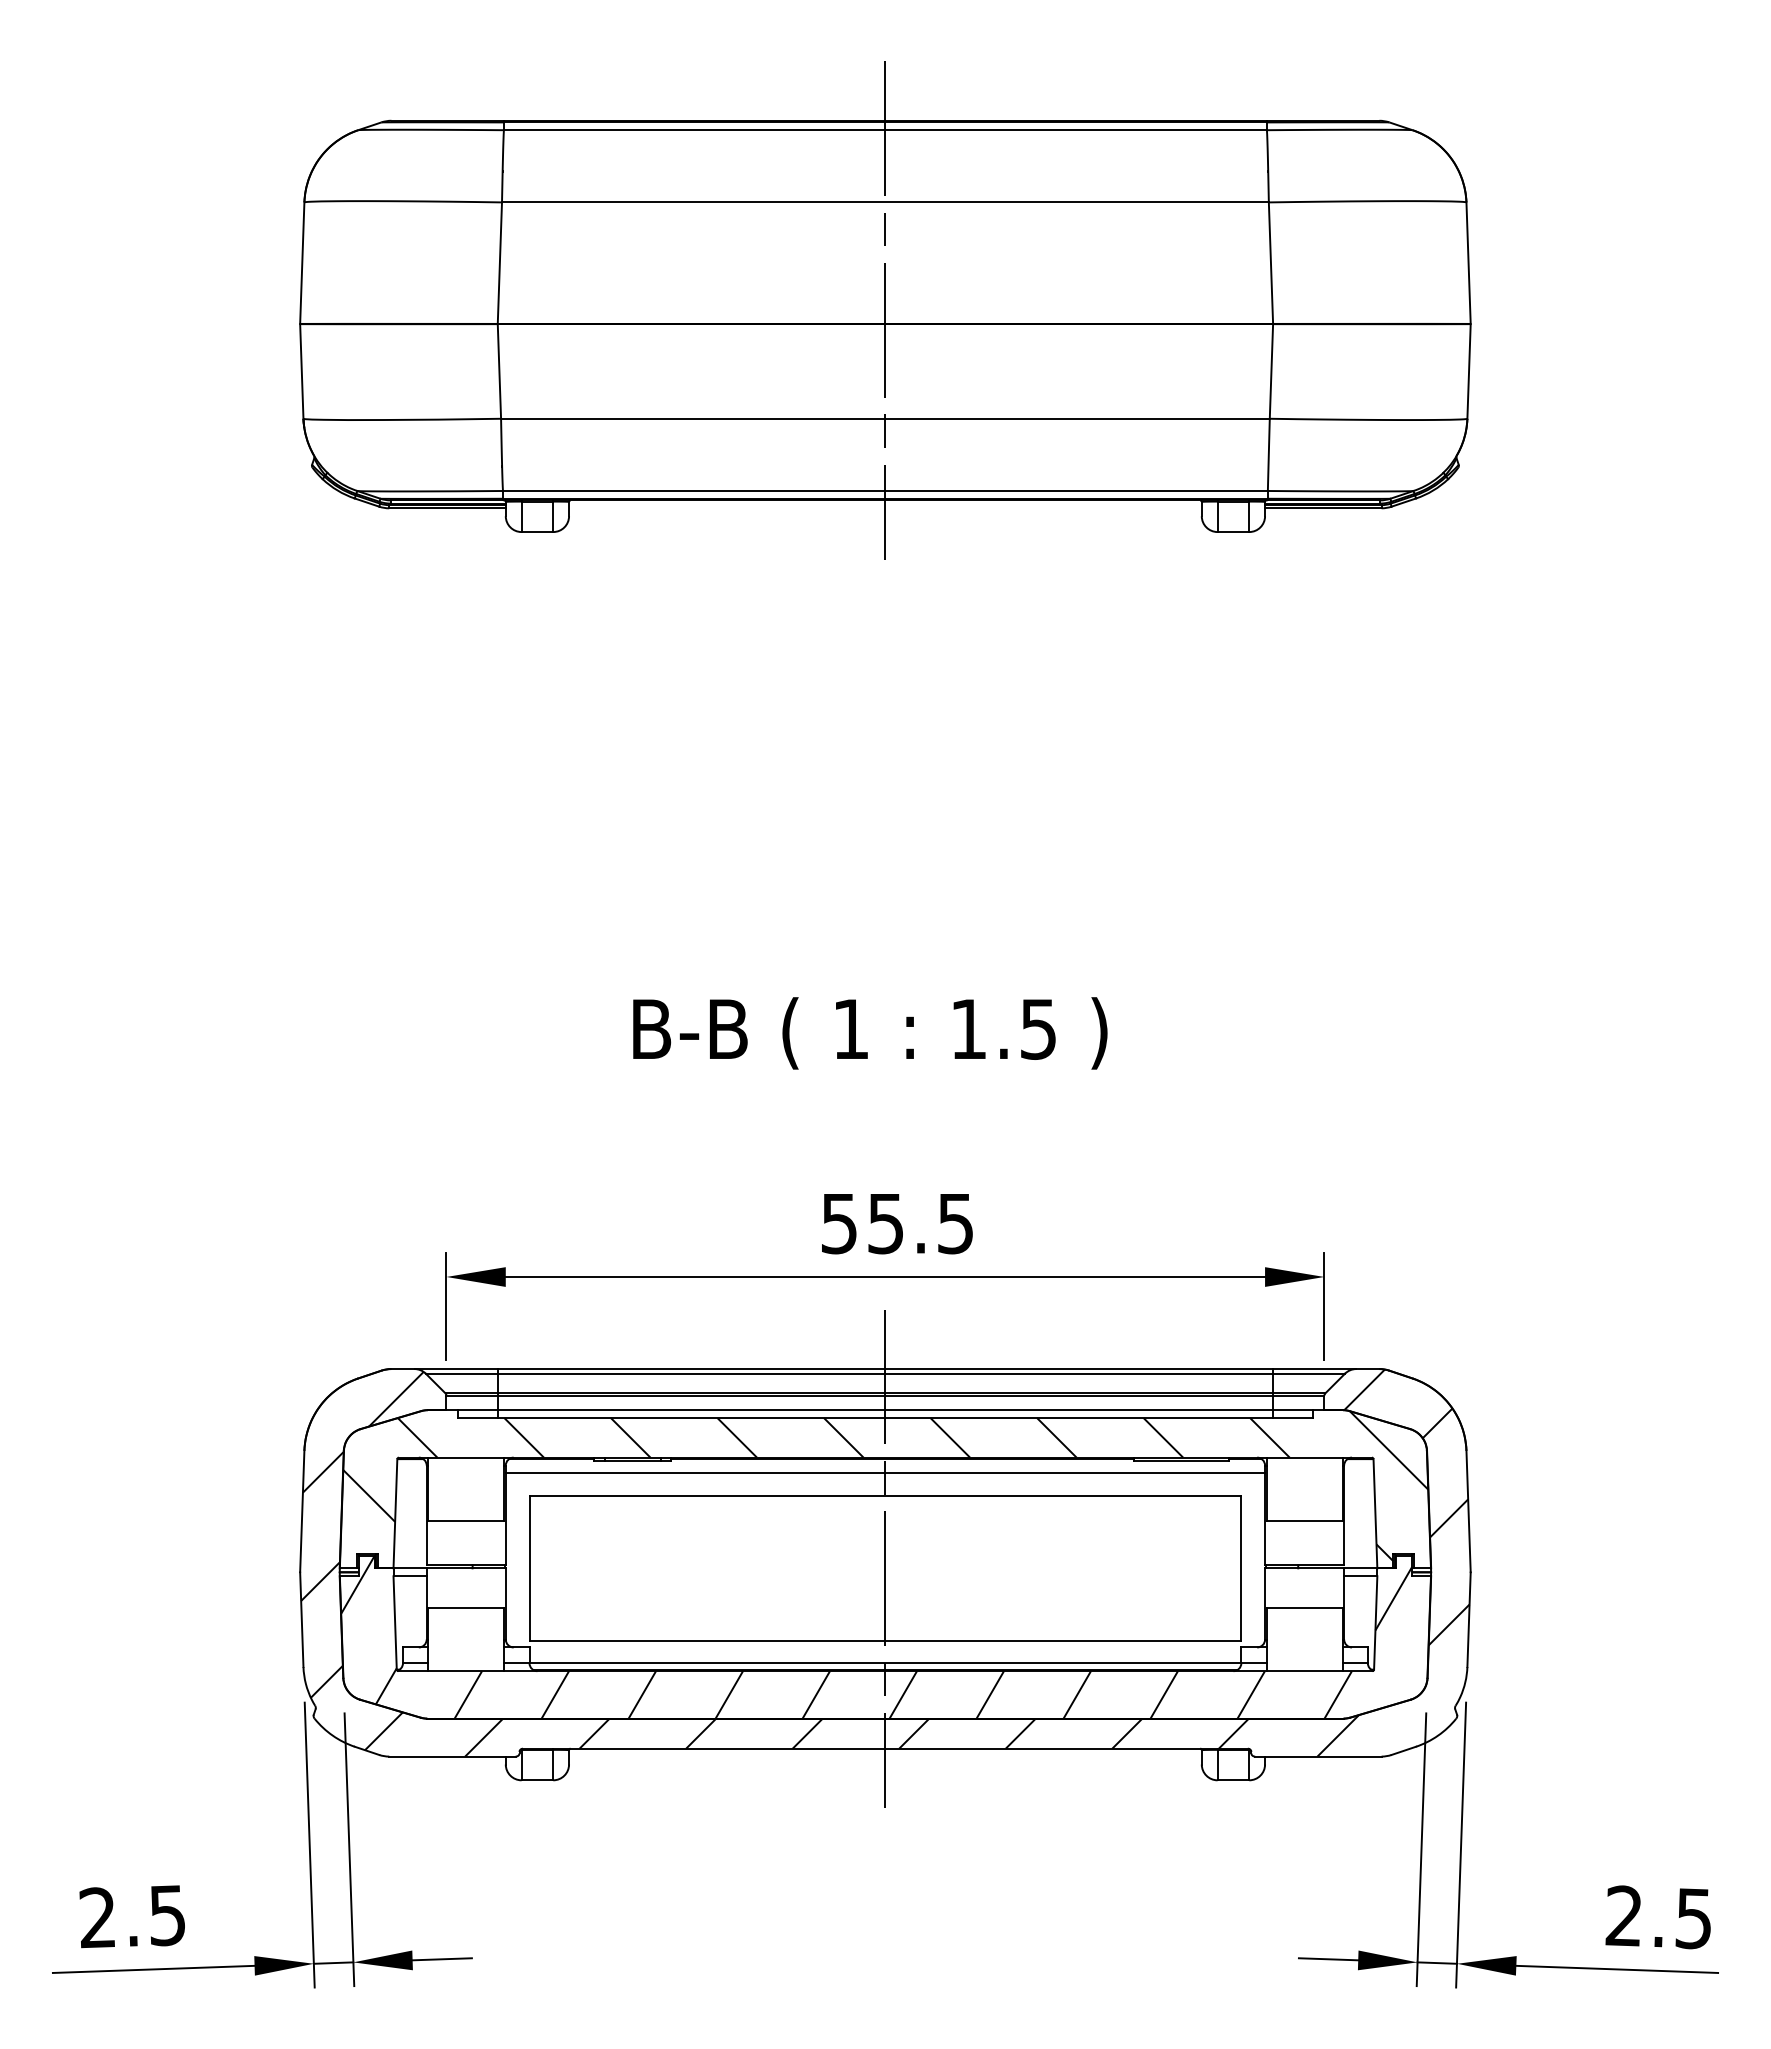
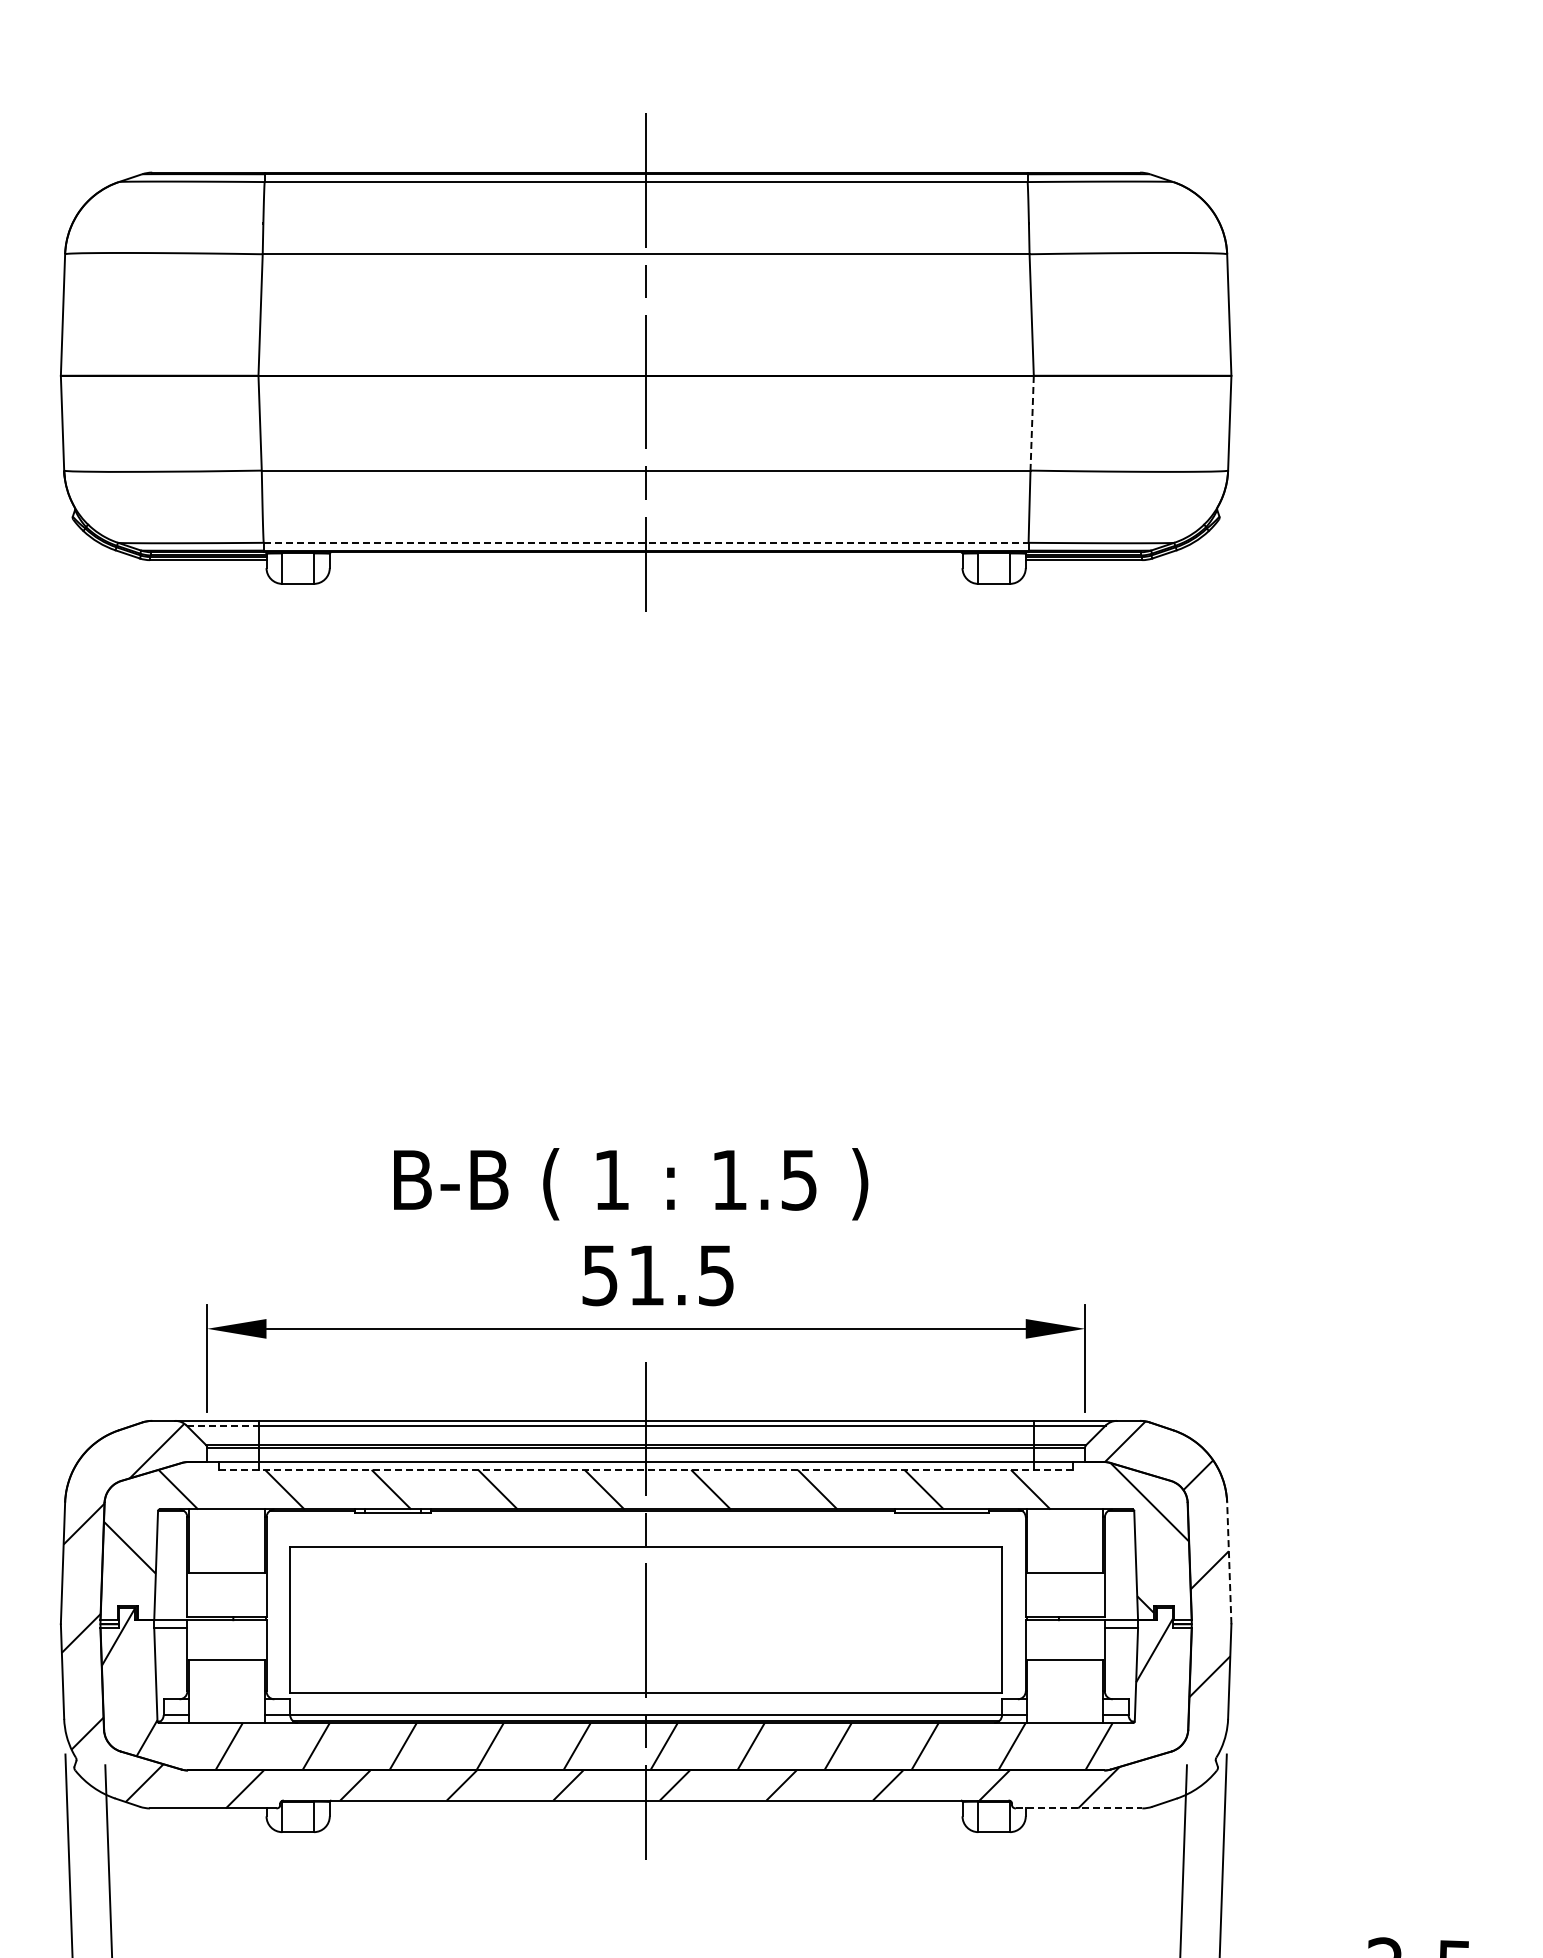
line: (1271, 371) -> (1032, 423), solid -> dashed
line: (885, 490) -> (646, 542), solid -> dashed
text: (870, 1033) -> (631, 1184), moved
text: (885, 1224) -> (646, 1276), 55.5 -> 51.5
line: (462, 1373) -> (223, 1425), solid -> dashed
line: (884, 1418) -> (645, 1470), solid -> dashed
line: (885, 1473) -> (646, 1525), removed
line: (1468, 1511) -> (1229, 1563), solid -> dashed
line: (1318, 1756) -> (1079, 1808), solid -> dashed

